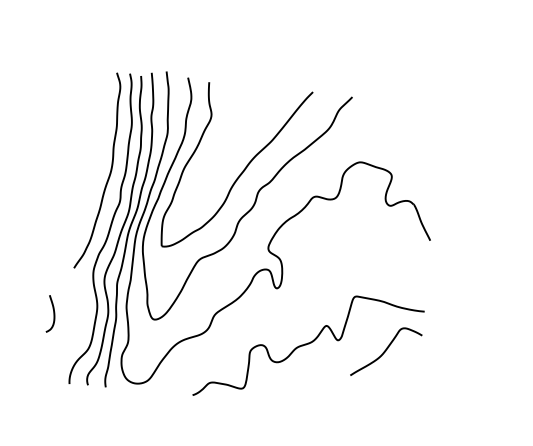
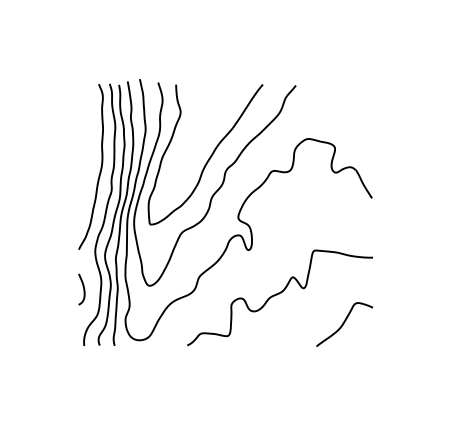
curve: (53, 314) -> (83, 289), moved
curve: (386, 351) -> (344, 323), moved

